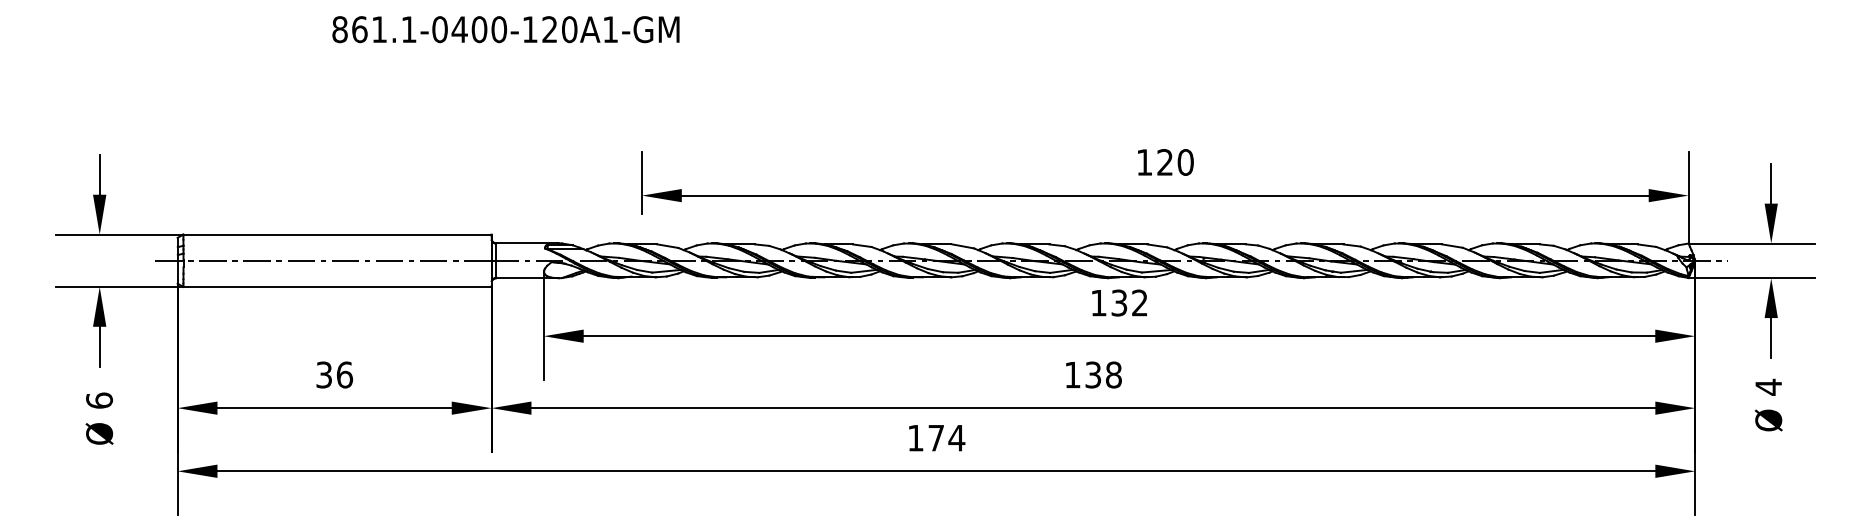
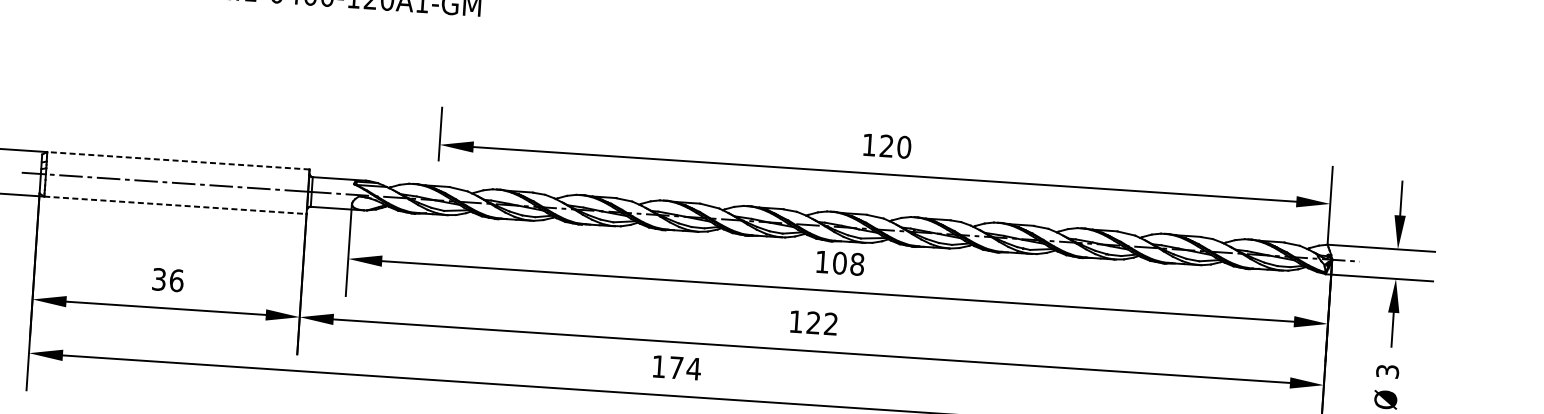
line: (336, 234) -> (177, 160), solid -> dashed
line: (337, 286) -> (175, 204), solid -> dashed
text: (1129, 302) -> (848, 263), 132 -> 108
text: (1103, 374) -> (822, 323), 138 -> 122
text: (1768, 386) -> (1387, 370), 4 -> 3

